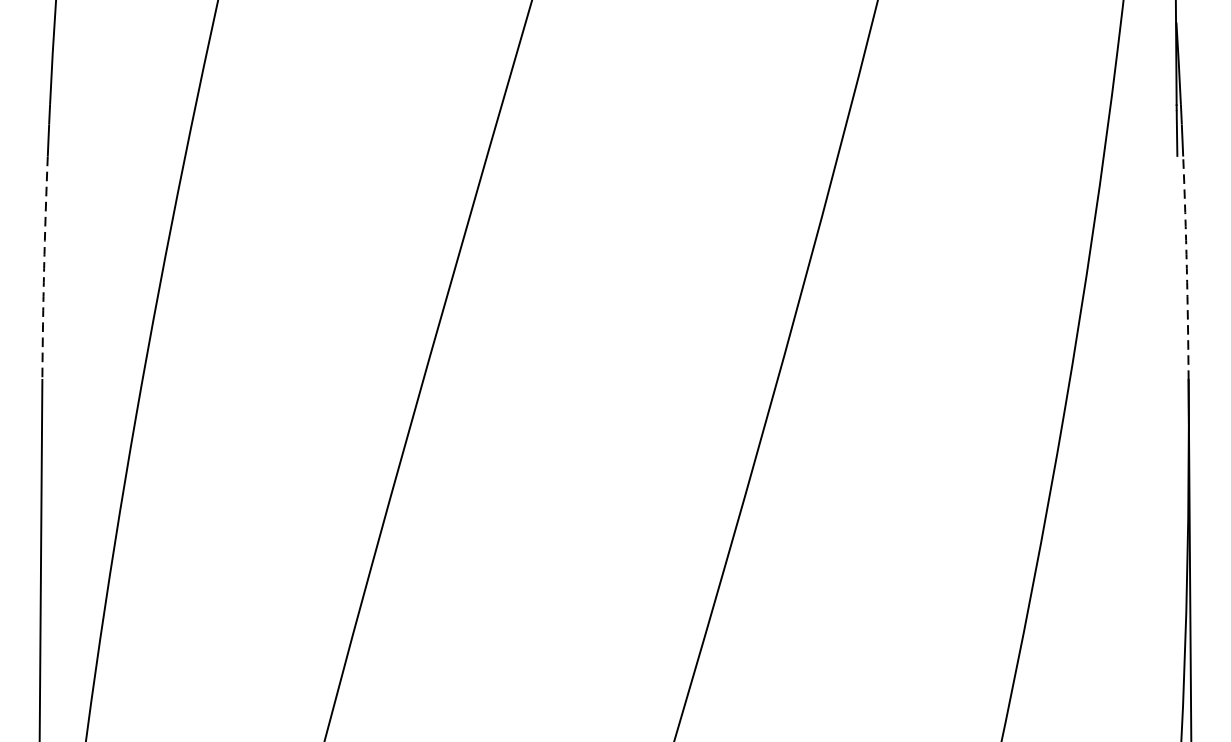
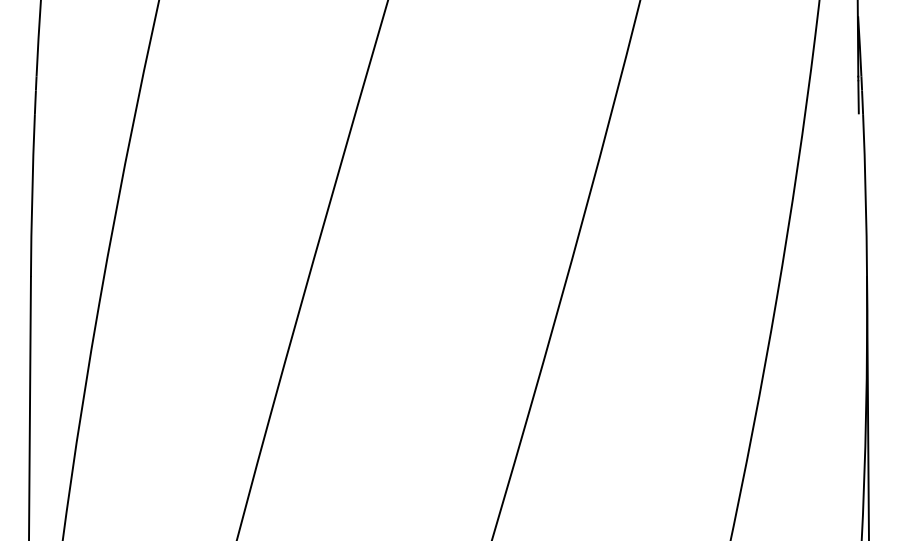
arc: (44, 268) -> (32, 195), dashed -> solid
arc: (1186, 268) -> (865, 195), dashed -> solid

